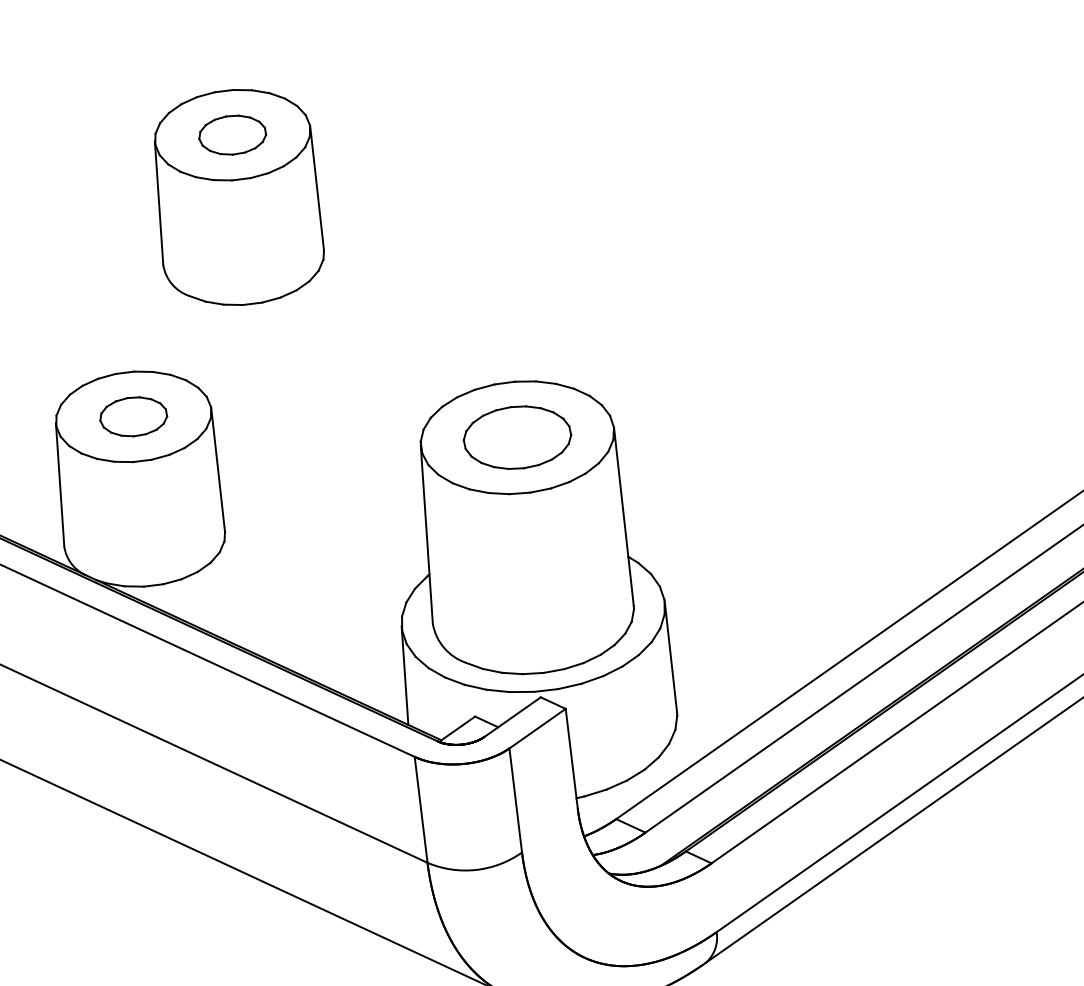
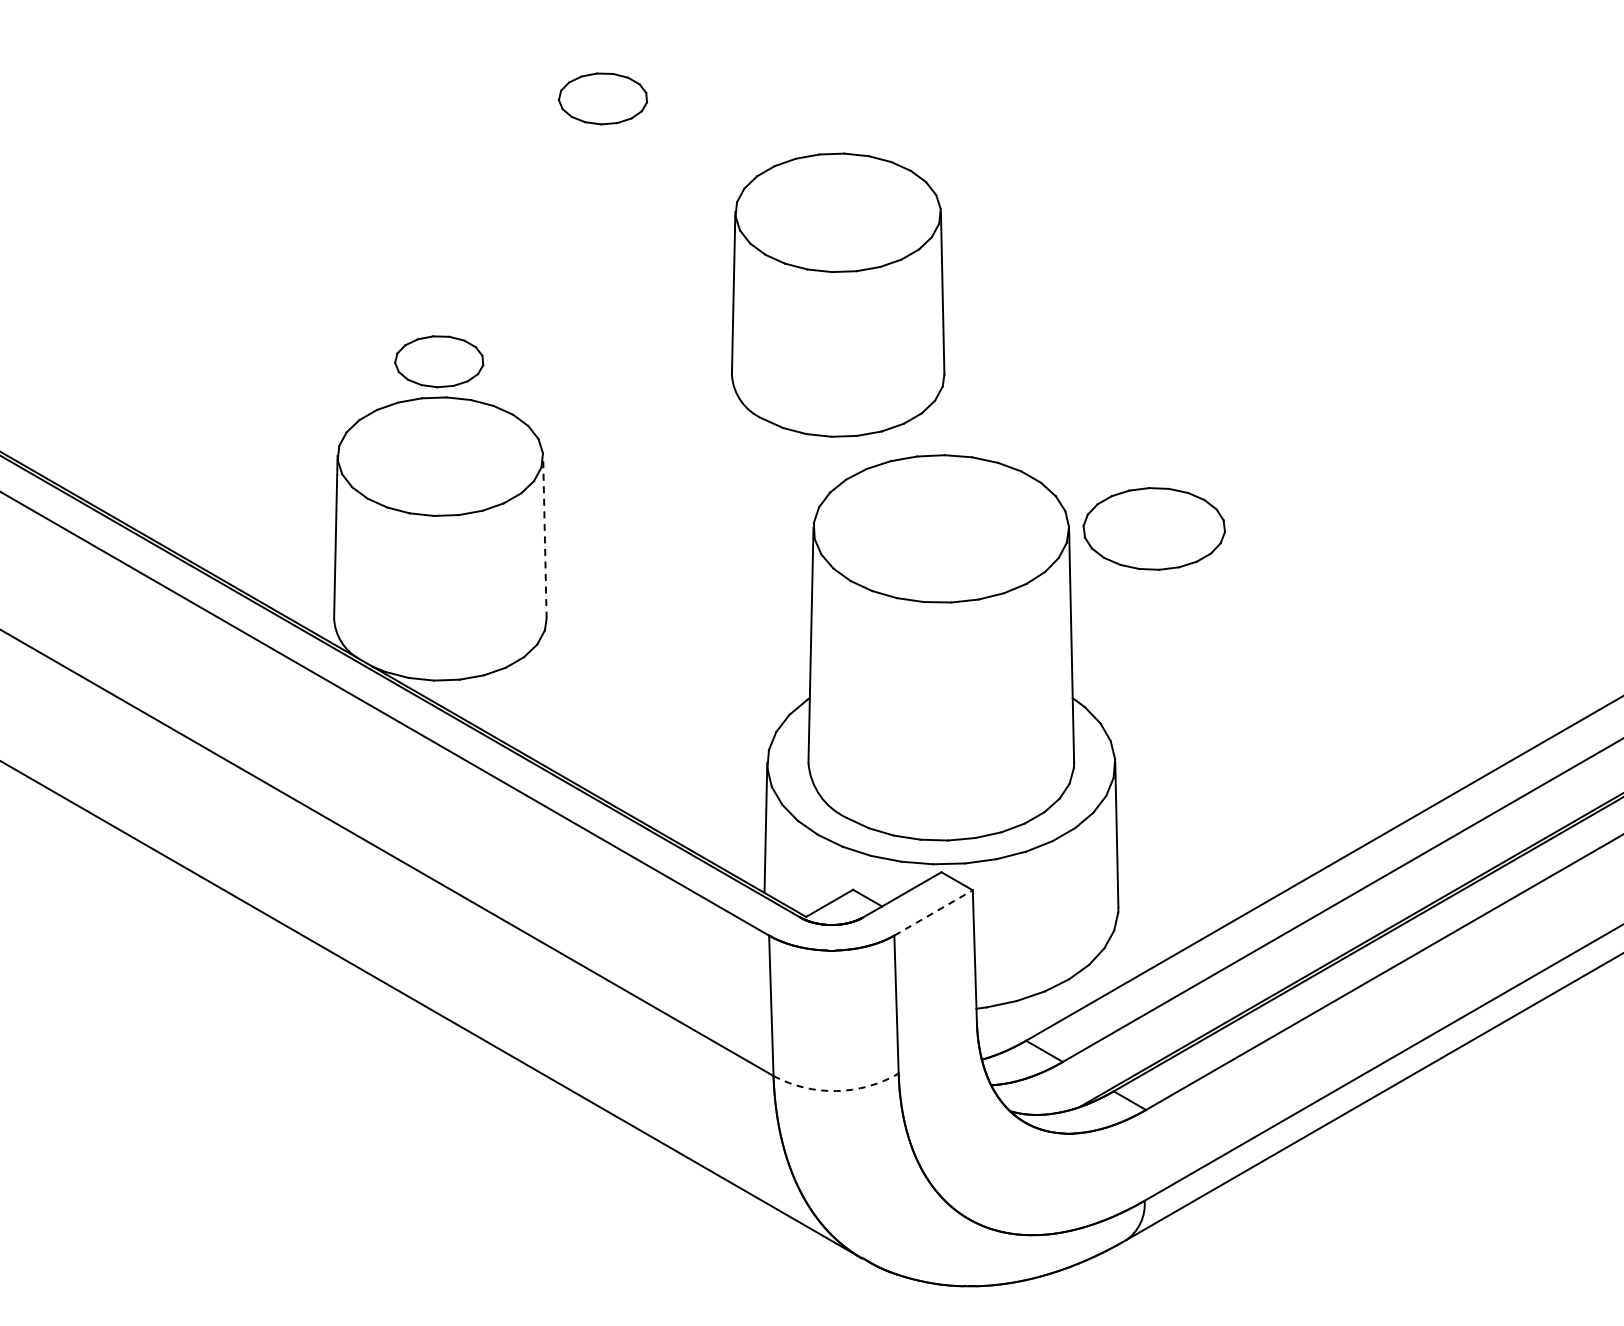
part: (238, 196) -> (838, 294), moved
part: (133, 416) -> (439, 361), moved
part: (516, 437) -> (1153, 528), moved
line: (217, 470) -> (544, 536), solid -> dashed
line: (538, 728) -> (934, 912), solid -> dashed
arc: (476, 870) -> (836, 1091), solid -> dashed

